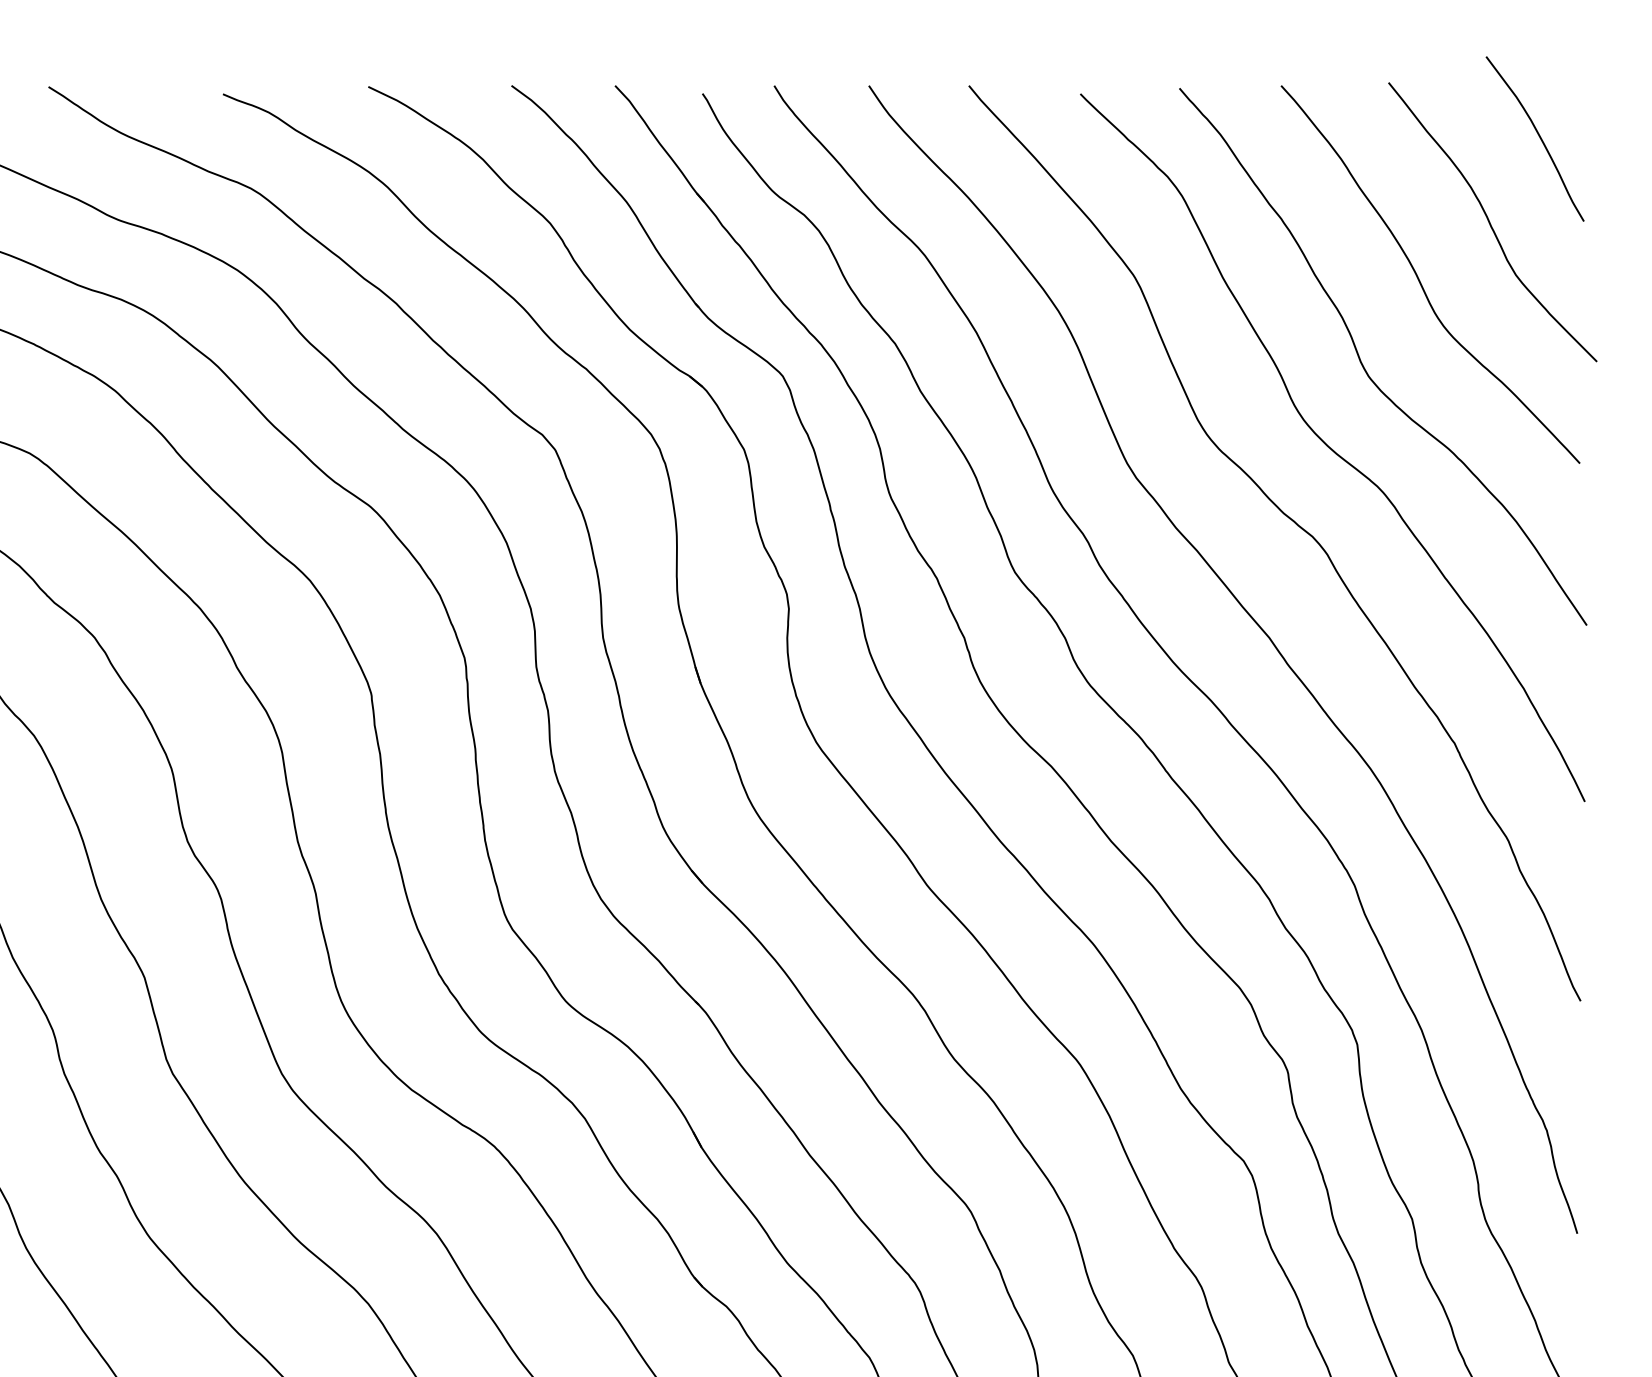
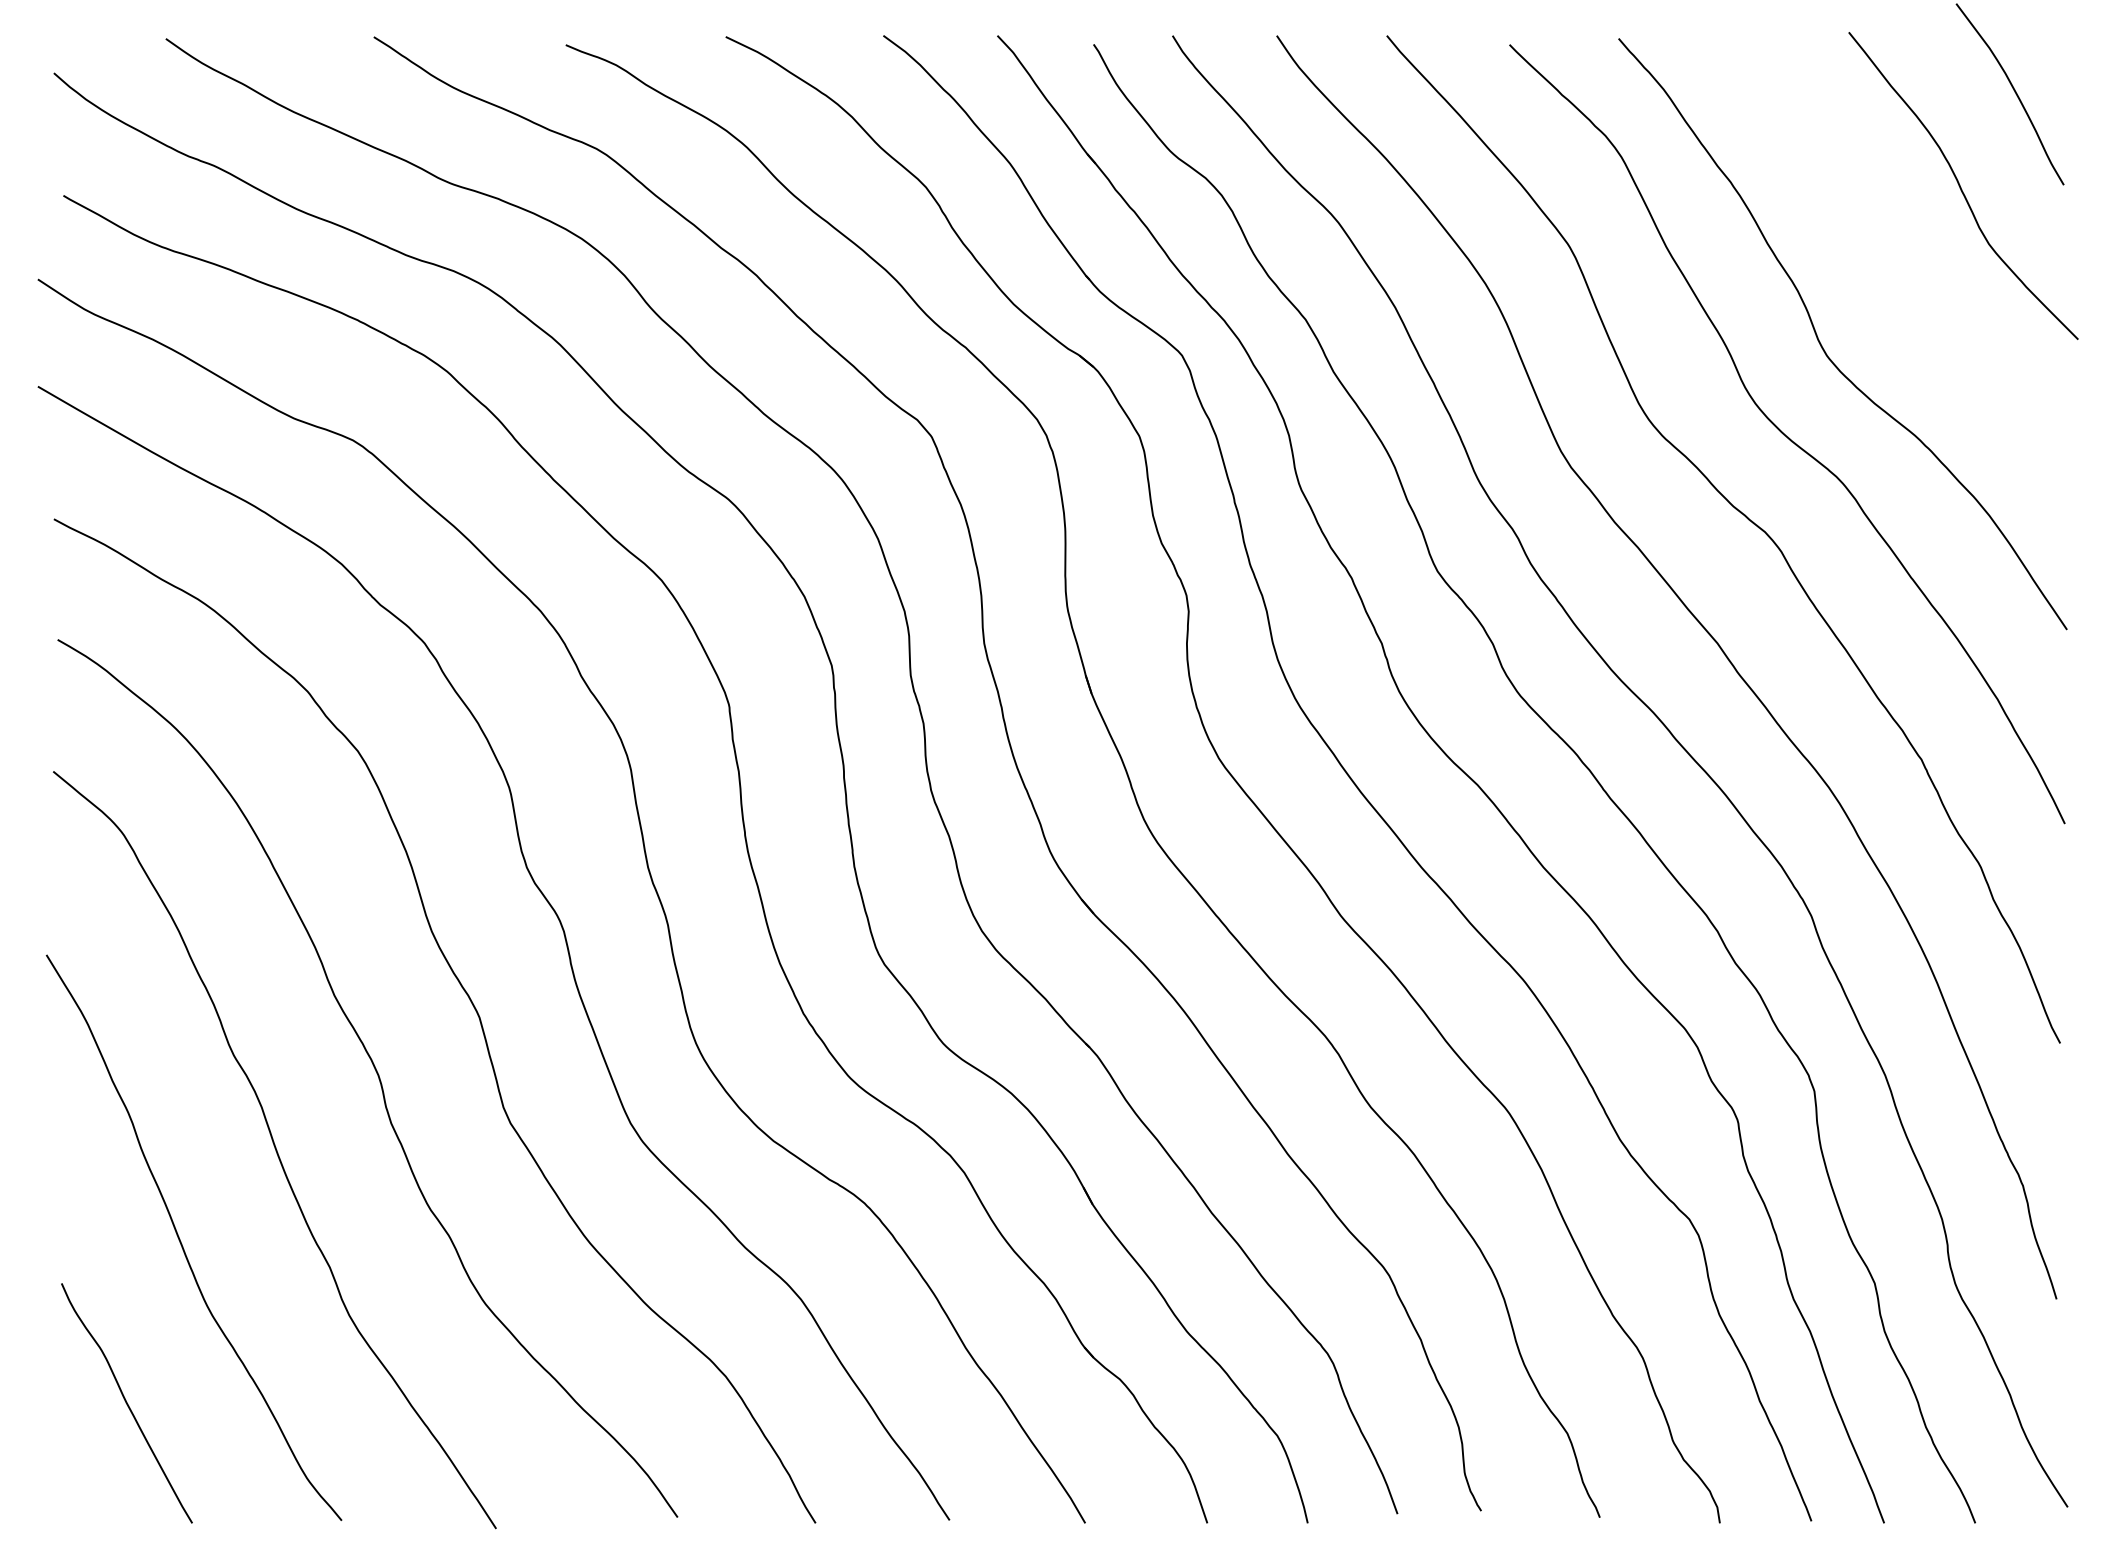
curve: (1420, 279) -> (1883, 249), removed

